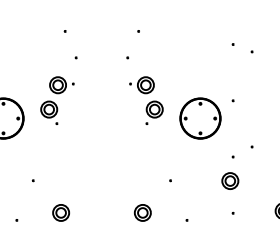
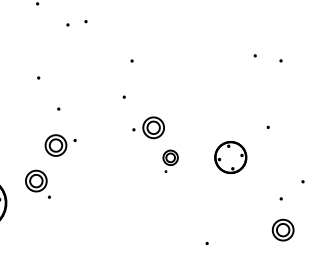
part: (61, 85) -> (60, 145), moved
part: (154, 112) -> (170, 160), size x0.7
part: (200, 118) -> (230, 157), size x0.6

